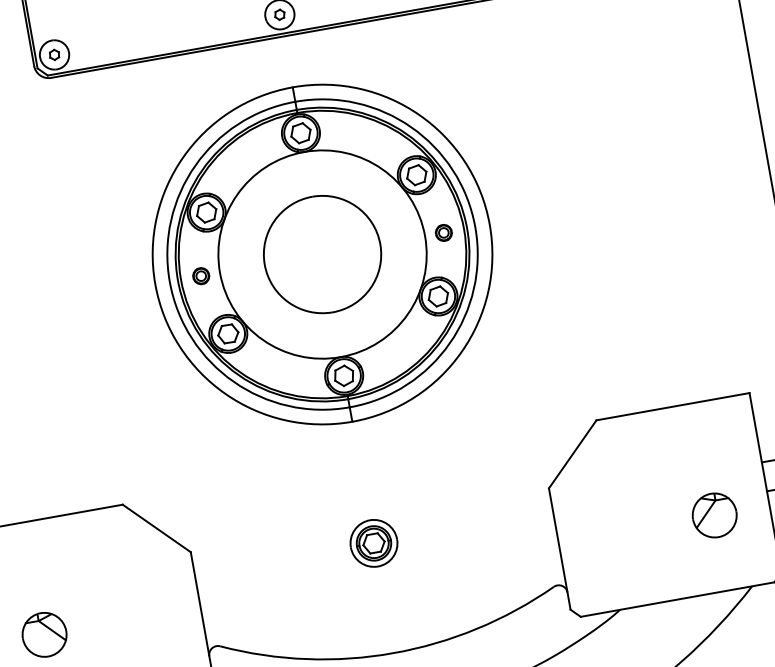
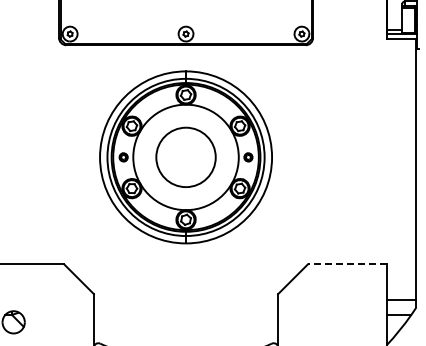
line: (671, 407) -> (346, 264), solid -> dashed
part: (714, 515) -> (358, 322), removed
part: (372, 542) -> (185, 305), removed

